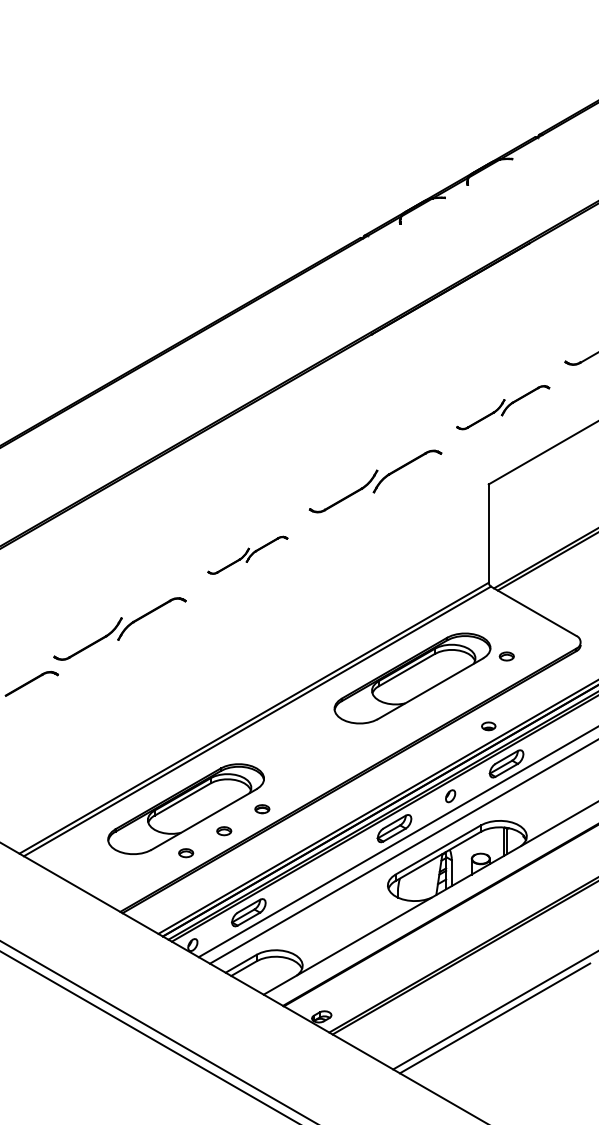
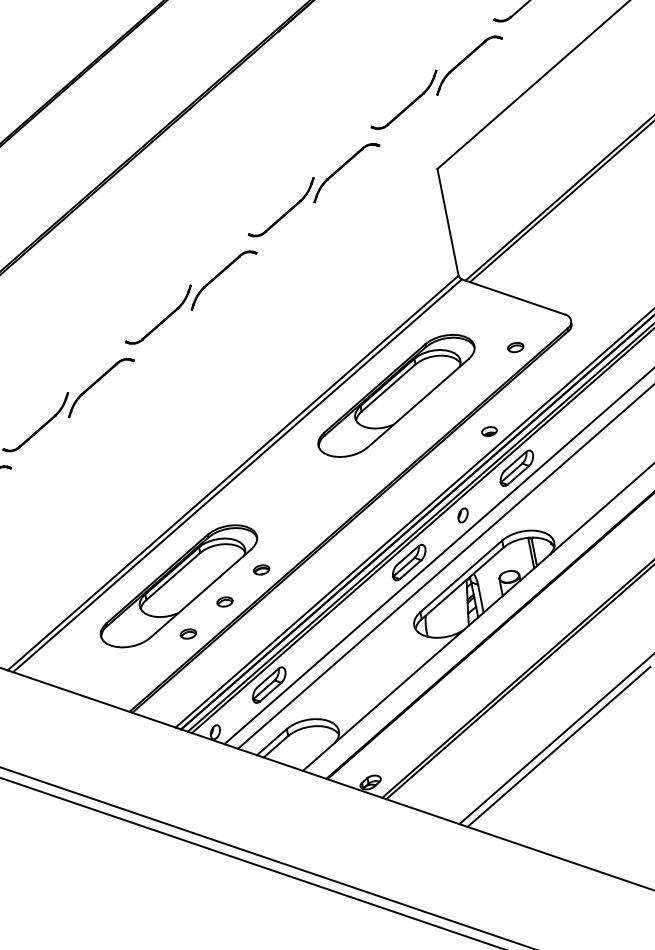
part: (502, 407) -> (435, 82), size x1.43
part: (247, 555) -> (191, 297), size x1.67
part: (506, 656) -> (515, 347), moved

